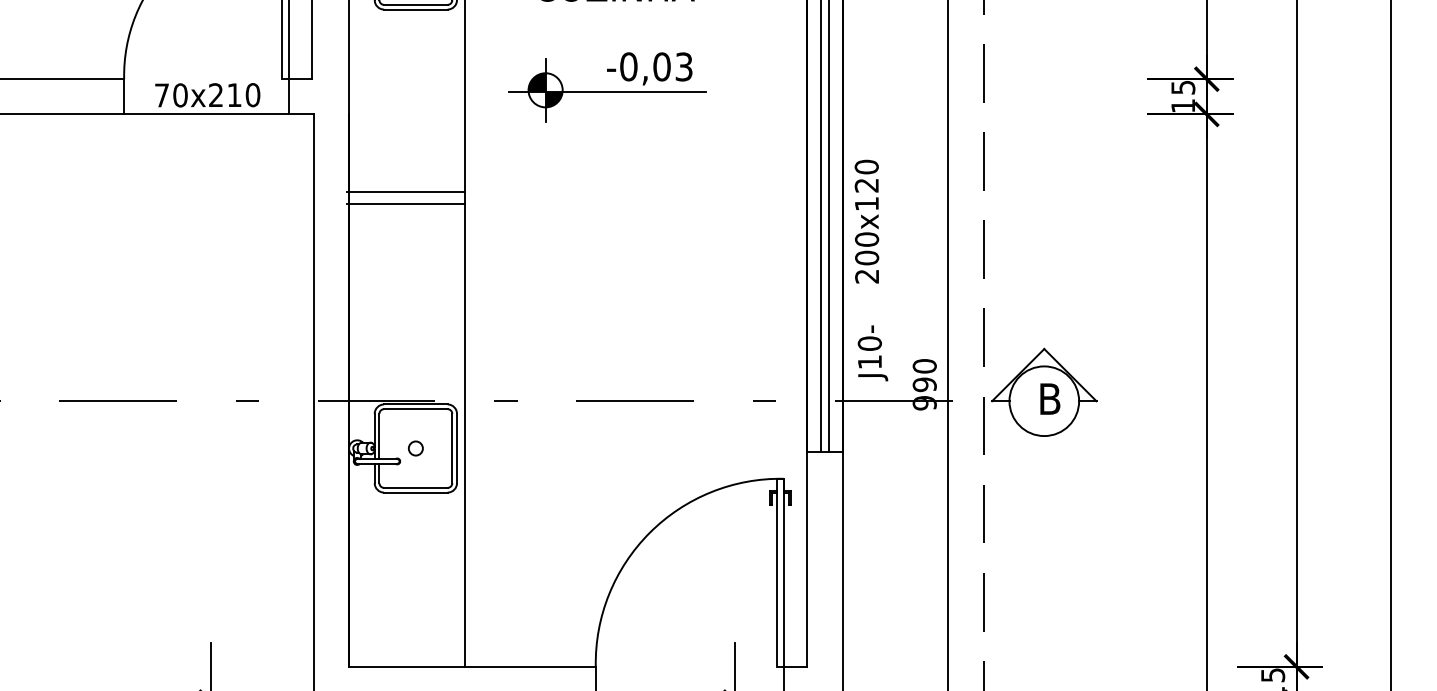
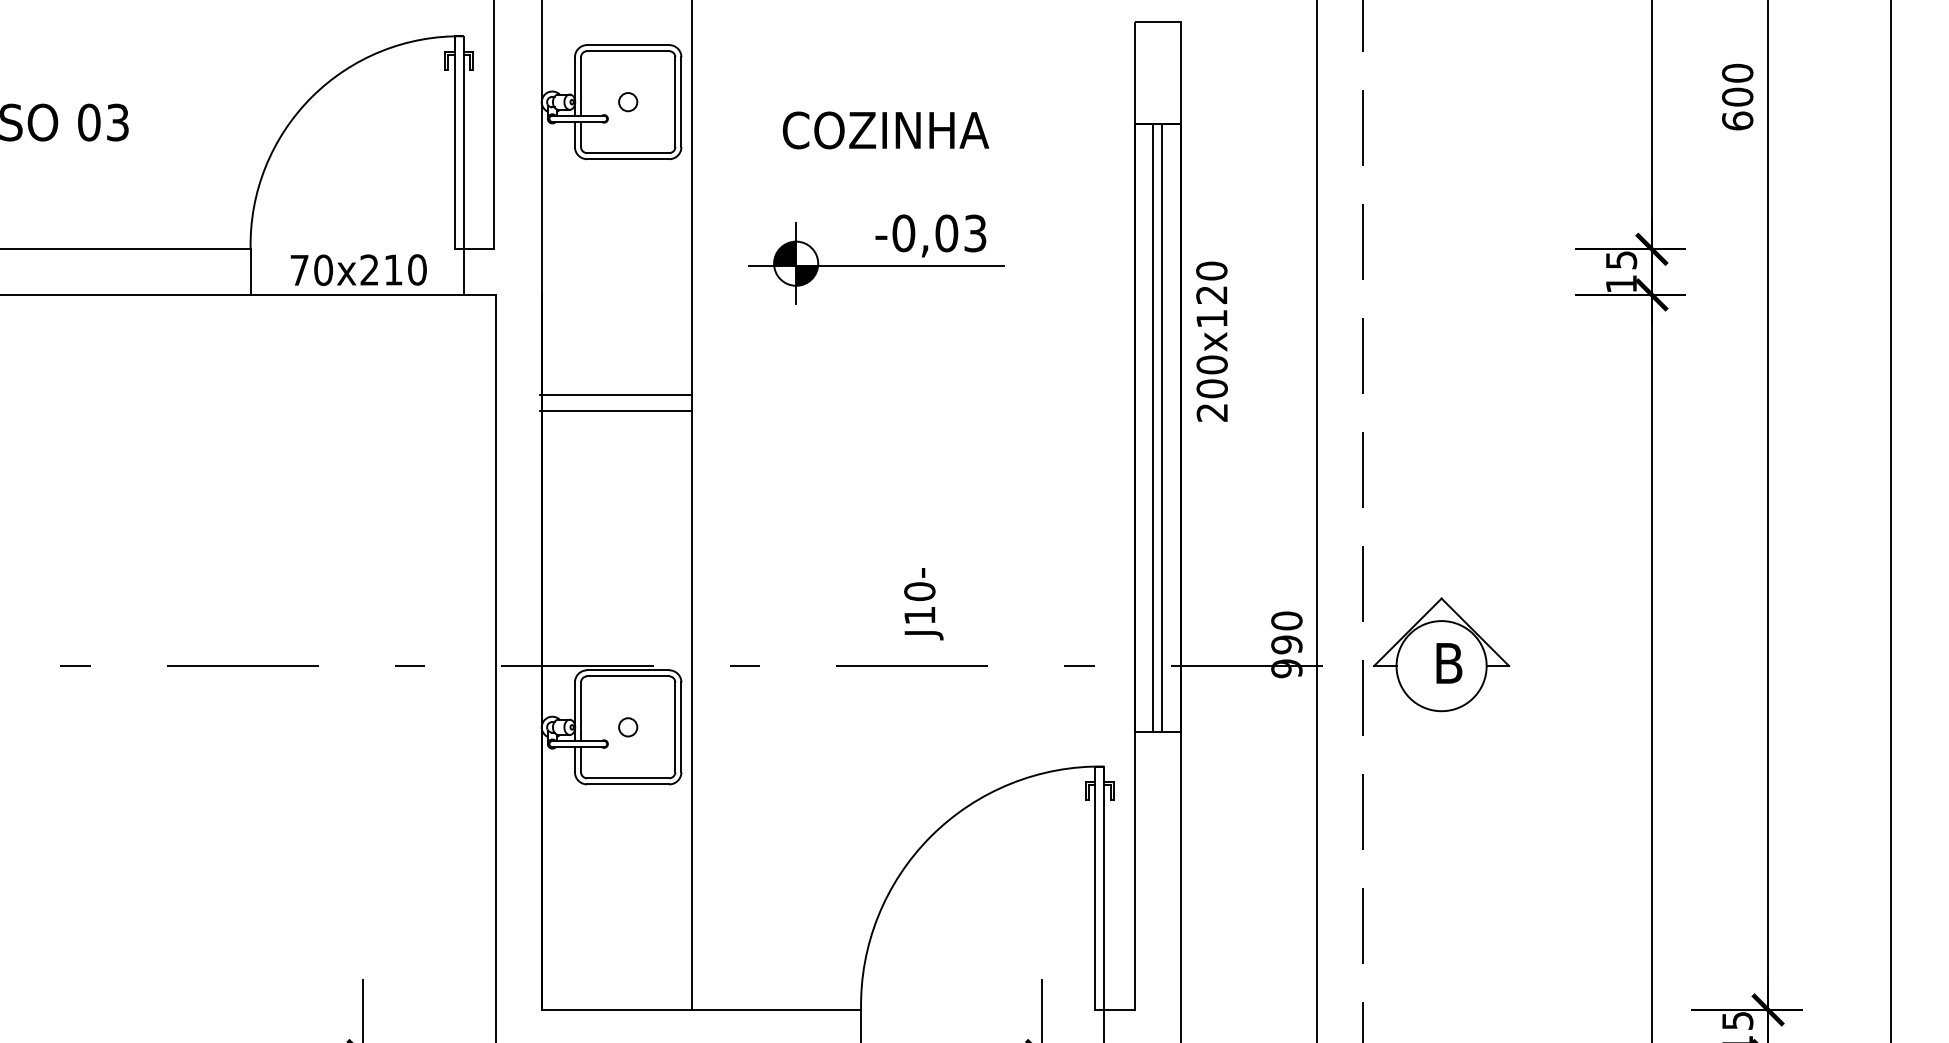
text: (866, 221) -> (1211, 341), moved
text: (872, 353) -> (923, 604), moved

